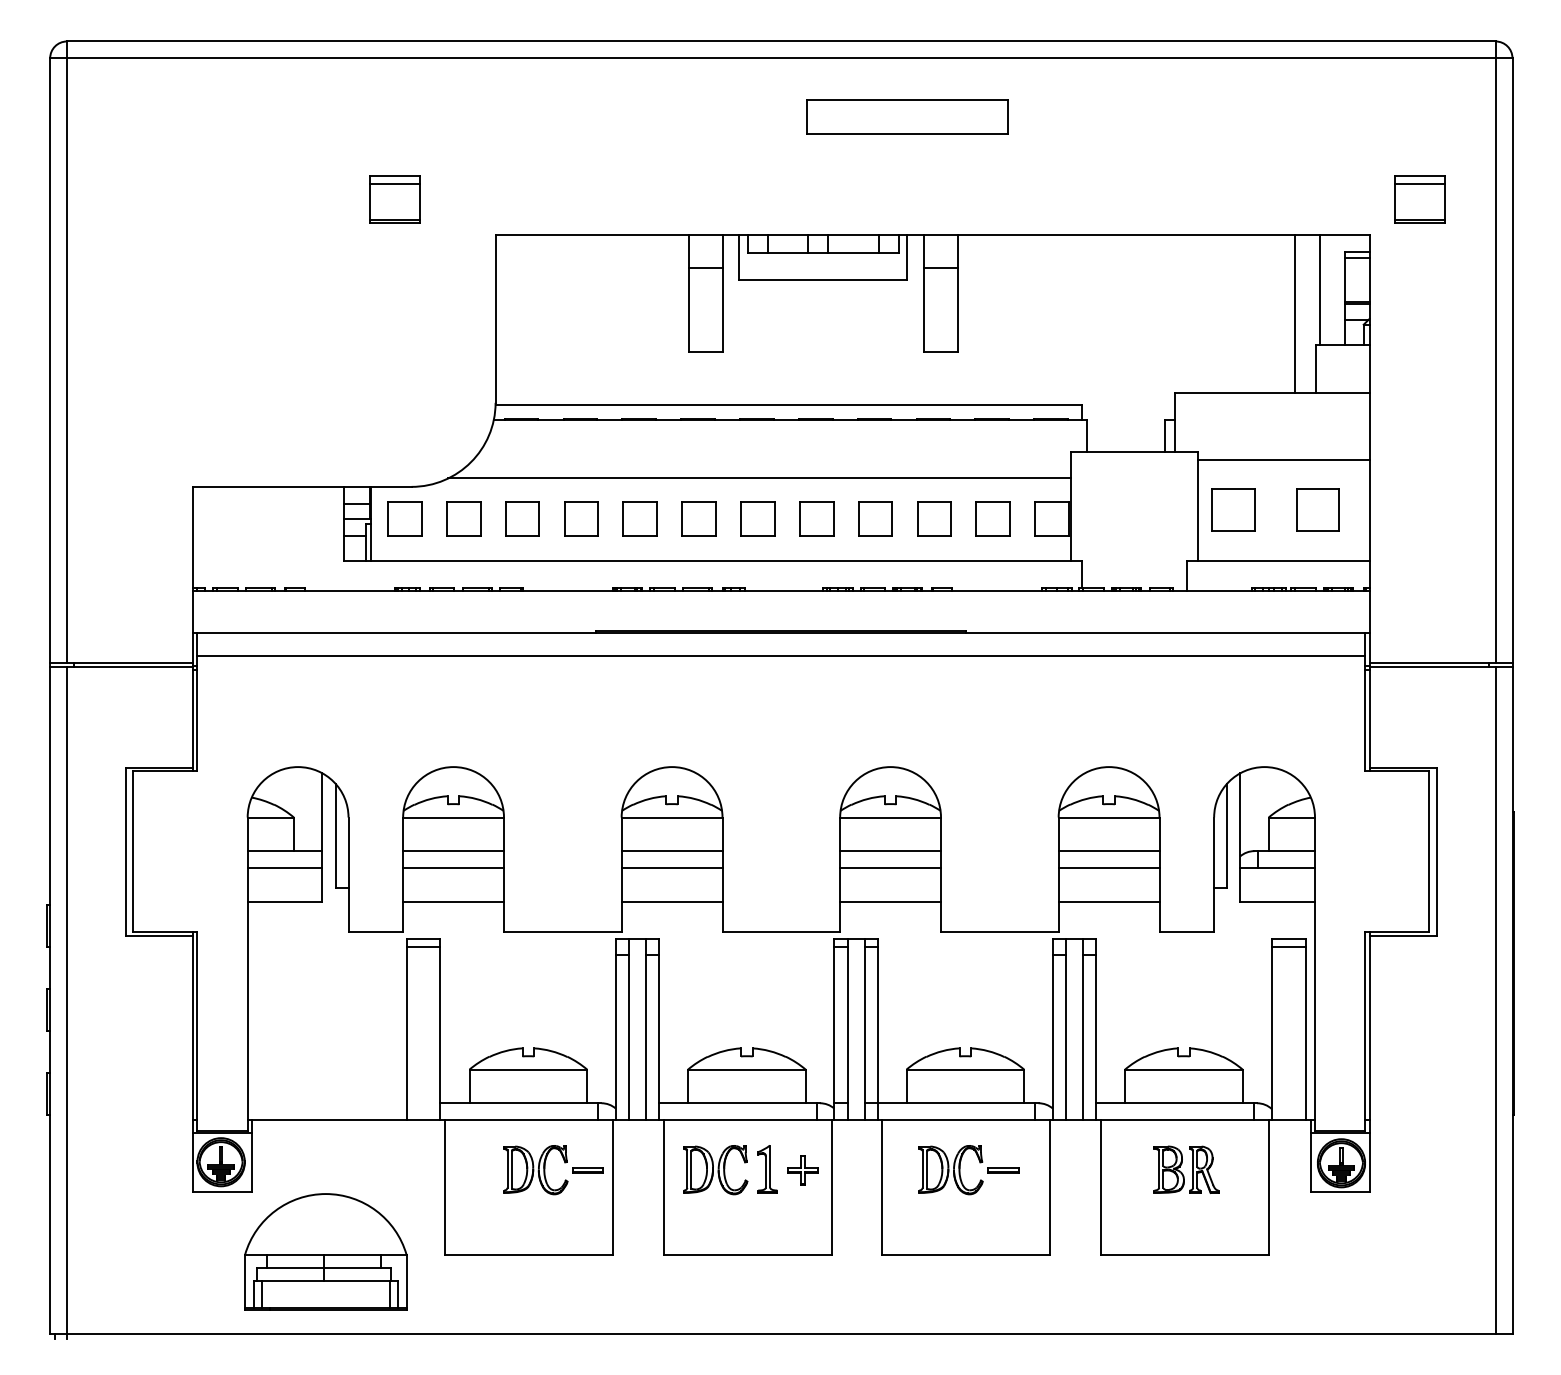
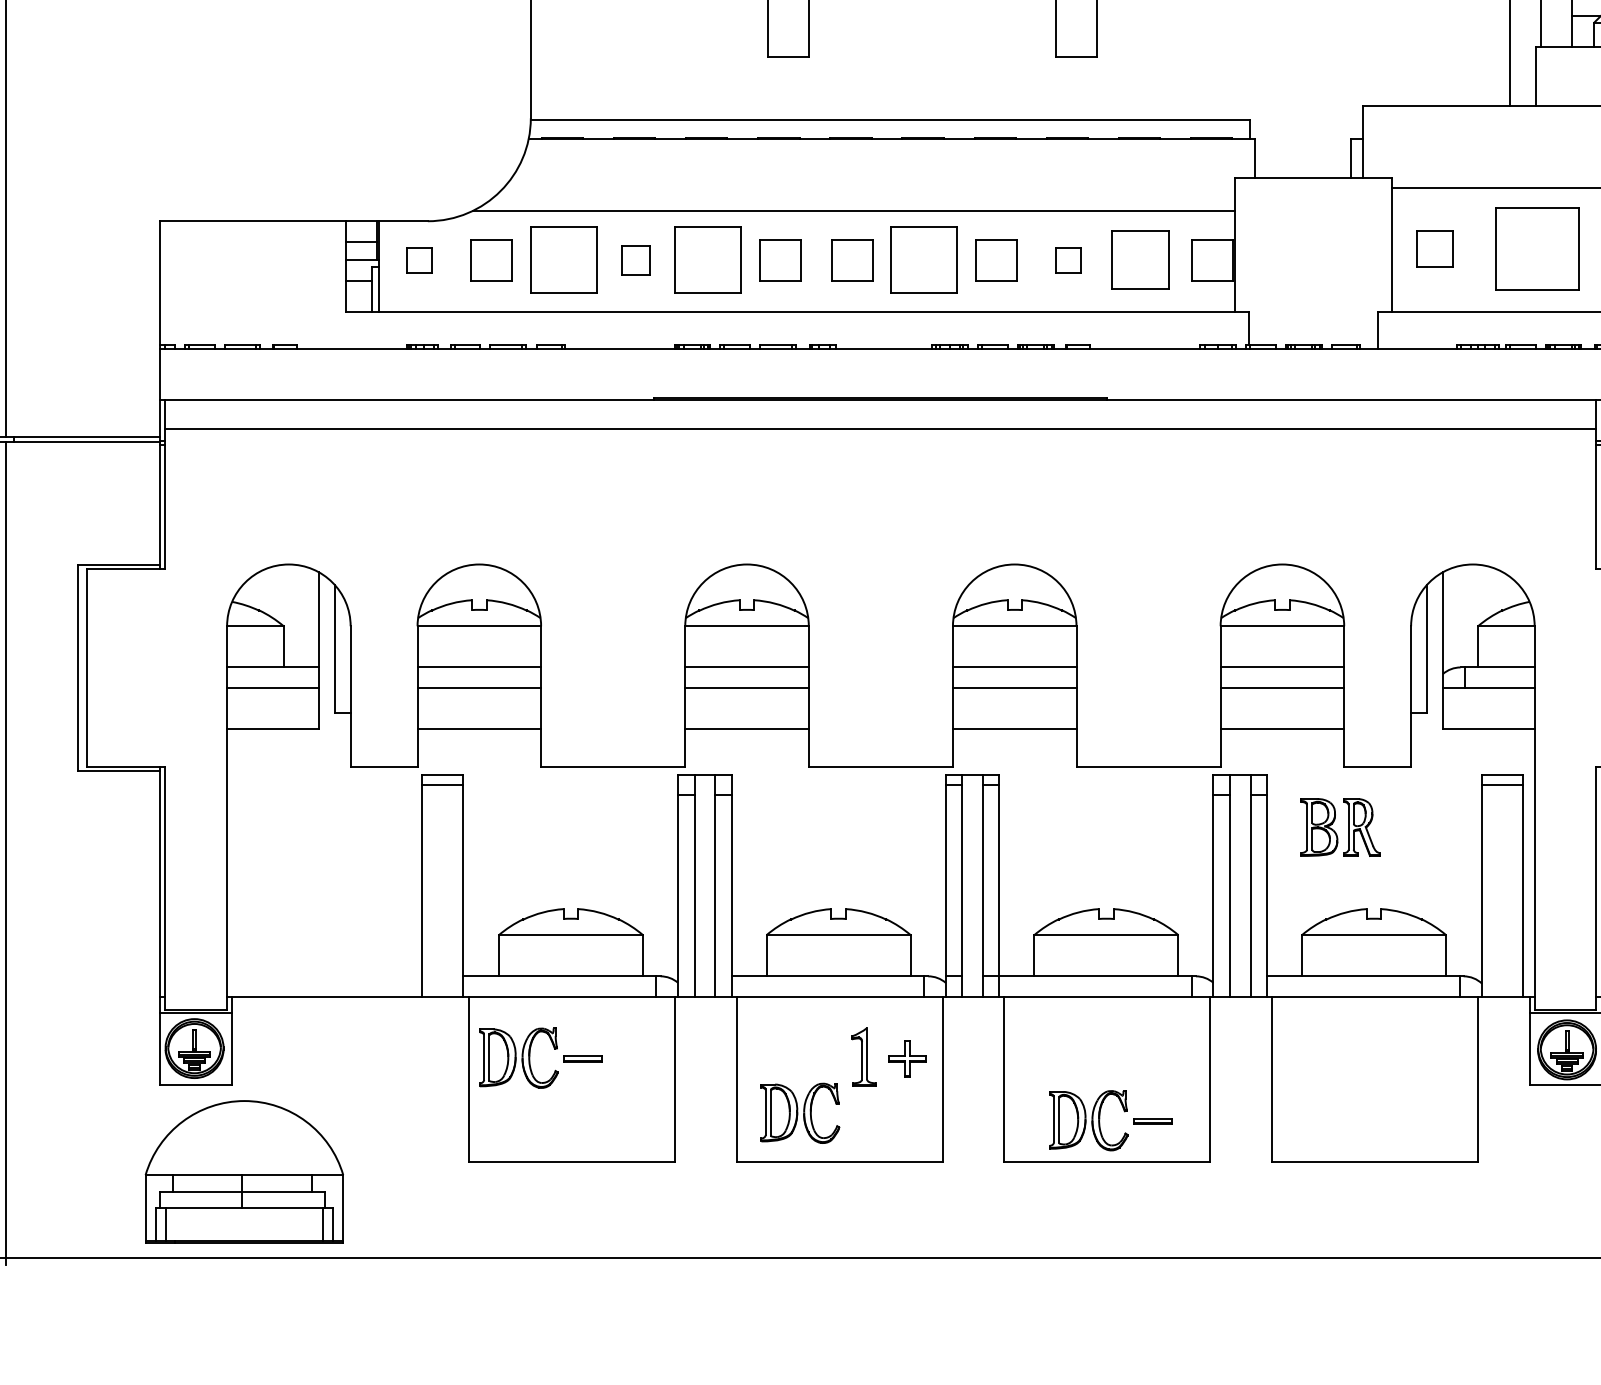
part: (1233, 509) -> (1434, 248), size x0.7
part: (1317, 509) -> (1537, 248), size x1.6
part: (404, 518) -> (419, 259), size x0.6
part: (522, 518) -> (563, 259), size x1.6
part: (581, 518) -> (636, 259), size x0.7
part: (639, 518) -> (707, 259), size x1.6
part: (816, 518) -> (923, 259), size x1.6
part: (934, 518) -> (1068, 259), size x0.6
part: (992, 518) -> (1139, 259), size x1.4
part: (1186, 1169) -> (1340, 827), moved
part: (545, 1170) -> (530, 1058), moved
part: (715, 1170) -> (800, 1113), moved
part: (960, 1170) -> (1100, 1121), moved
part: (325, 1251) -> (244, 1171), moved

